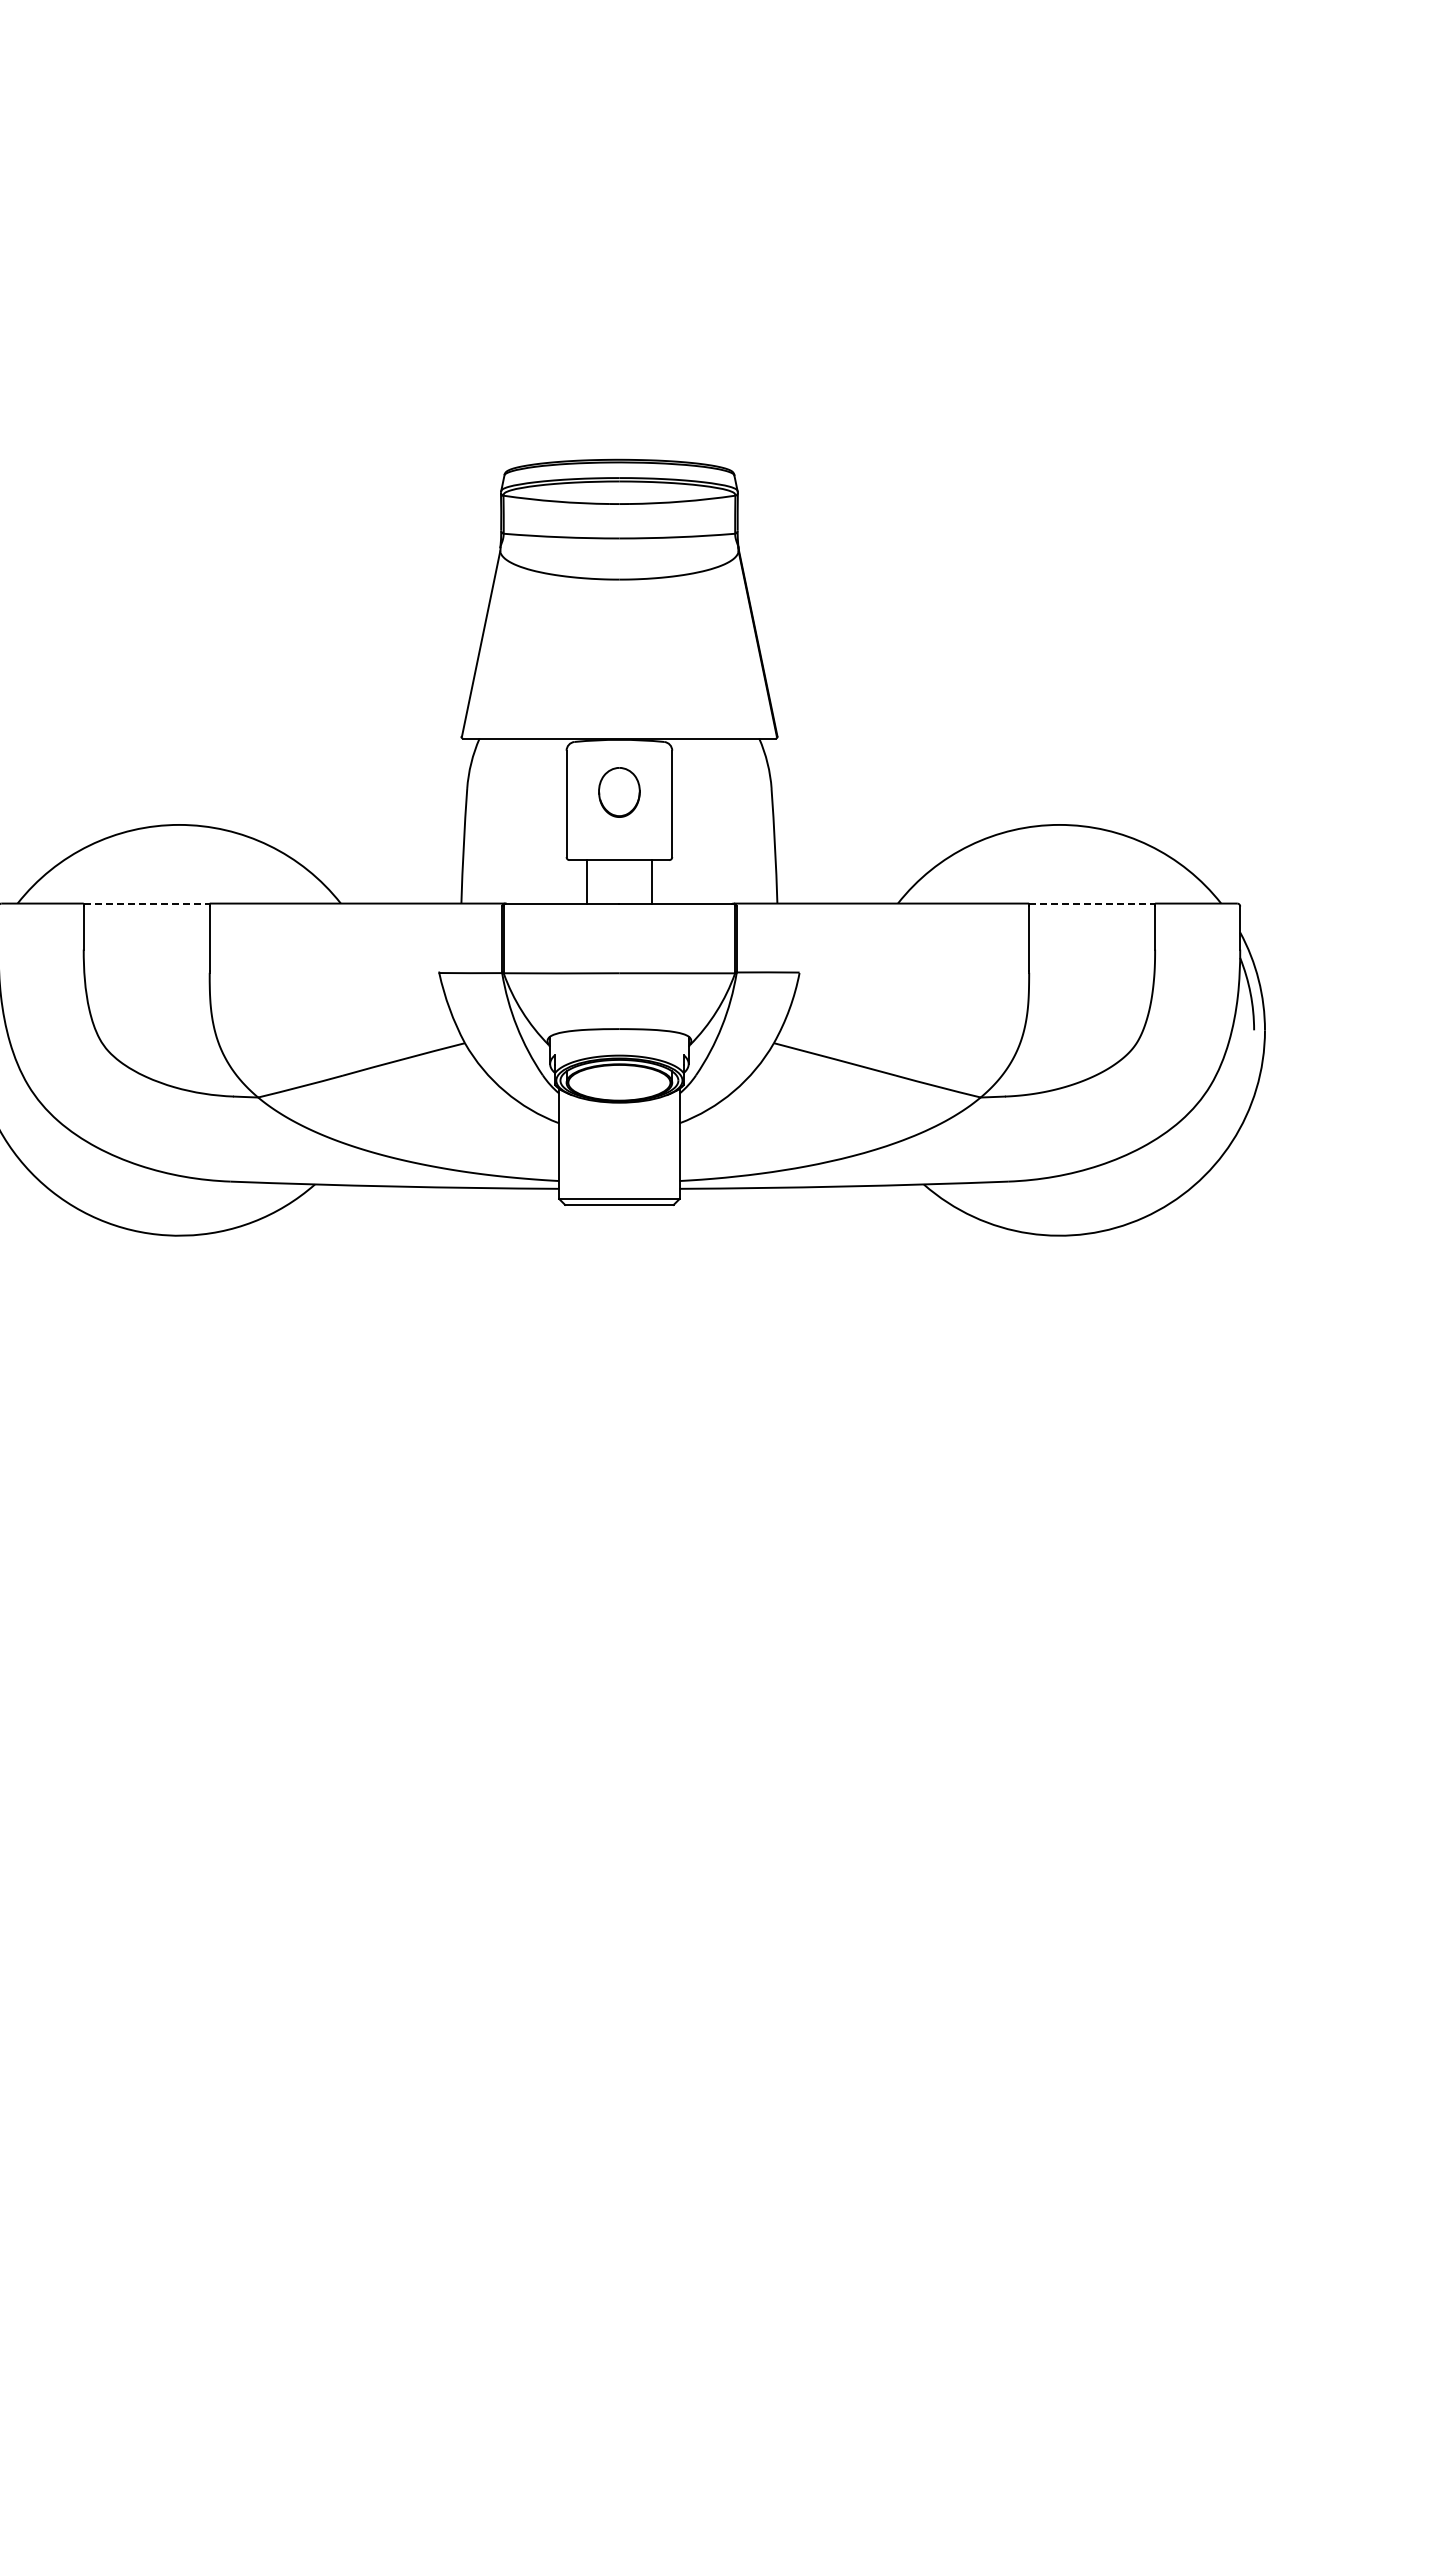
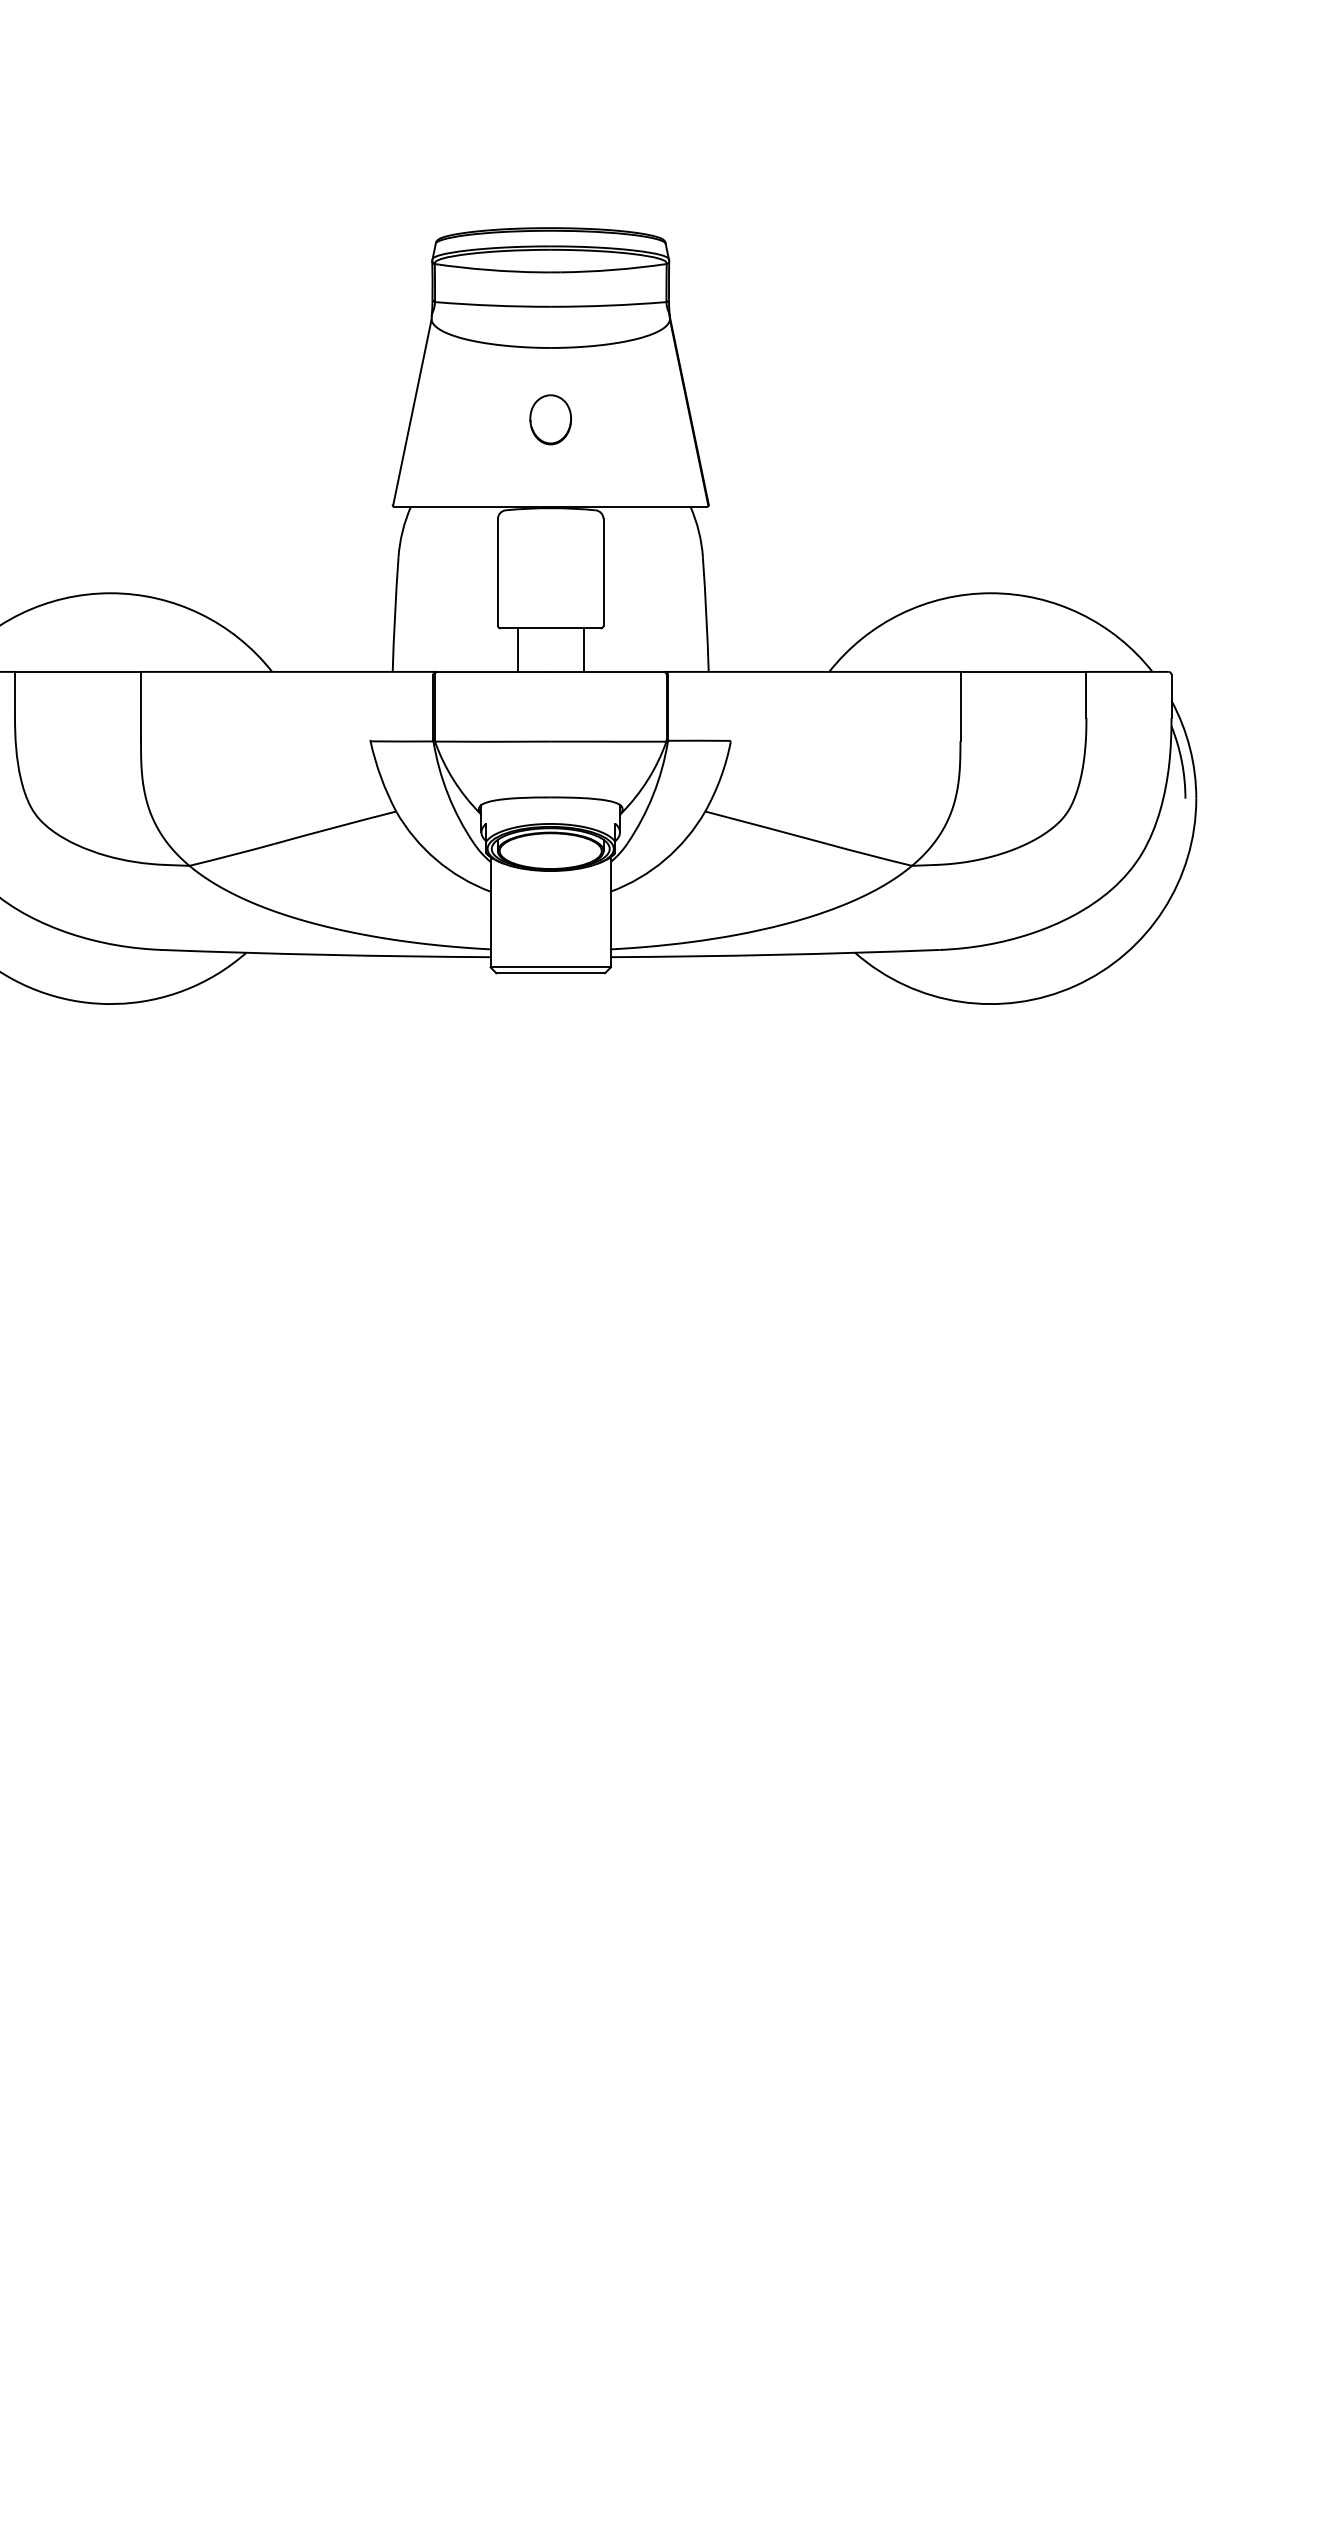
part: (619, 792) -> (550, 419), moved
line: (147, 903) -> (78, 671), dashed -> solid
line: (1092, 903) -> (1023, 671), dashed -> solid

